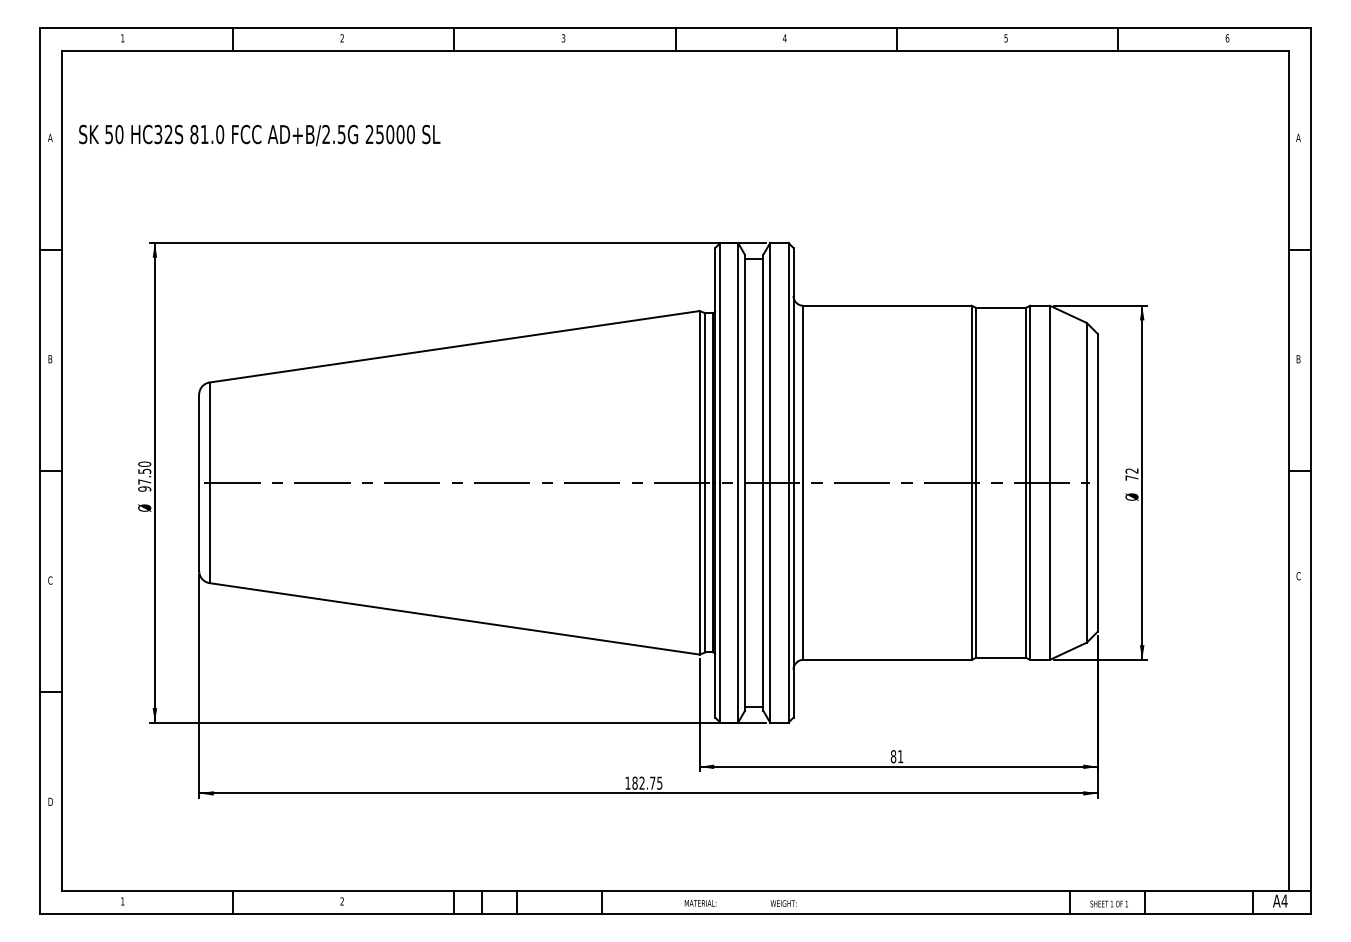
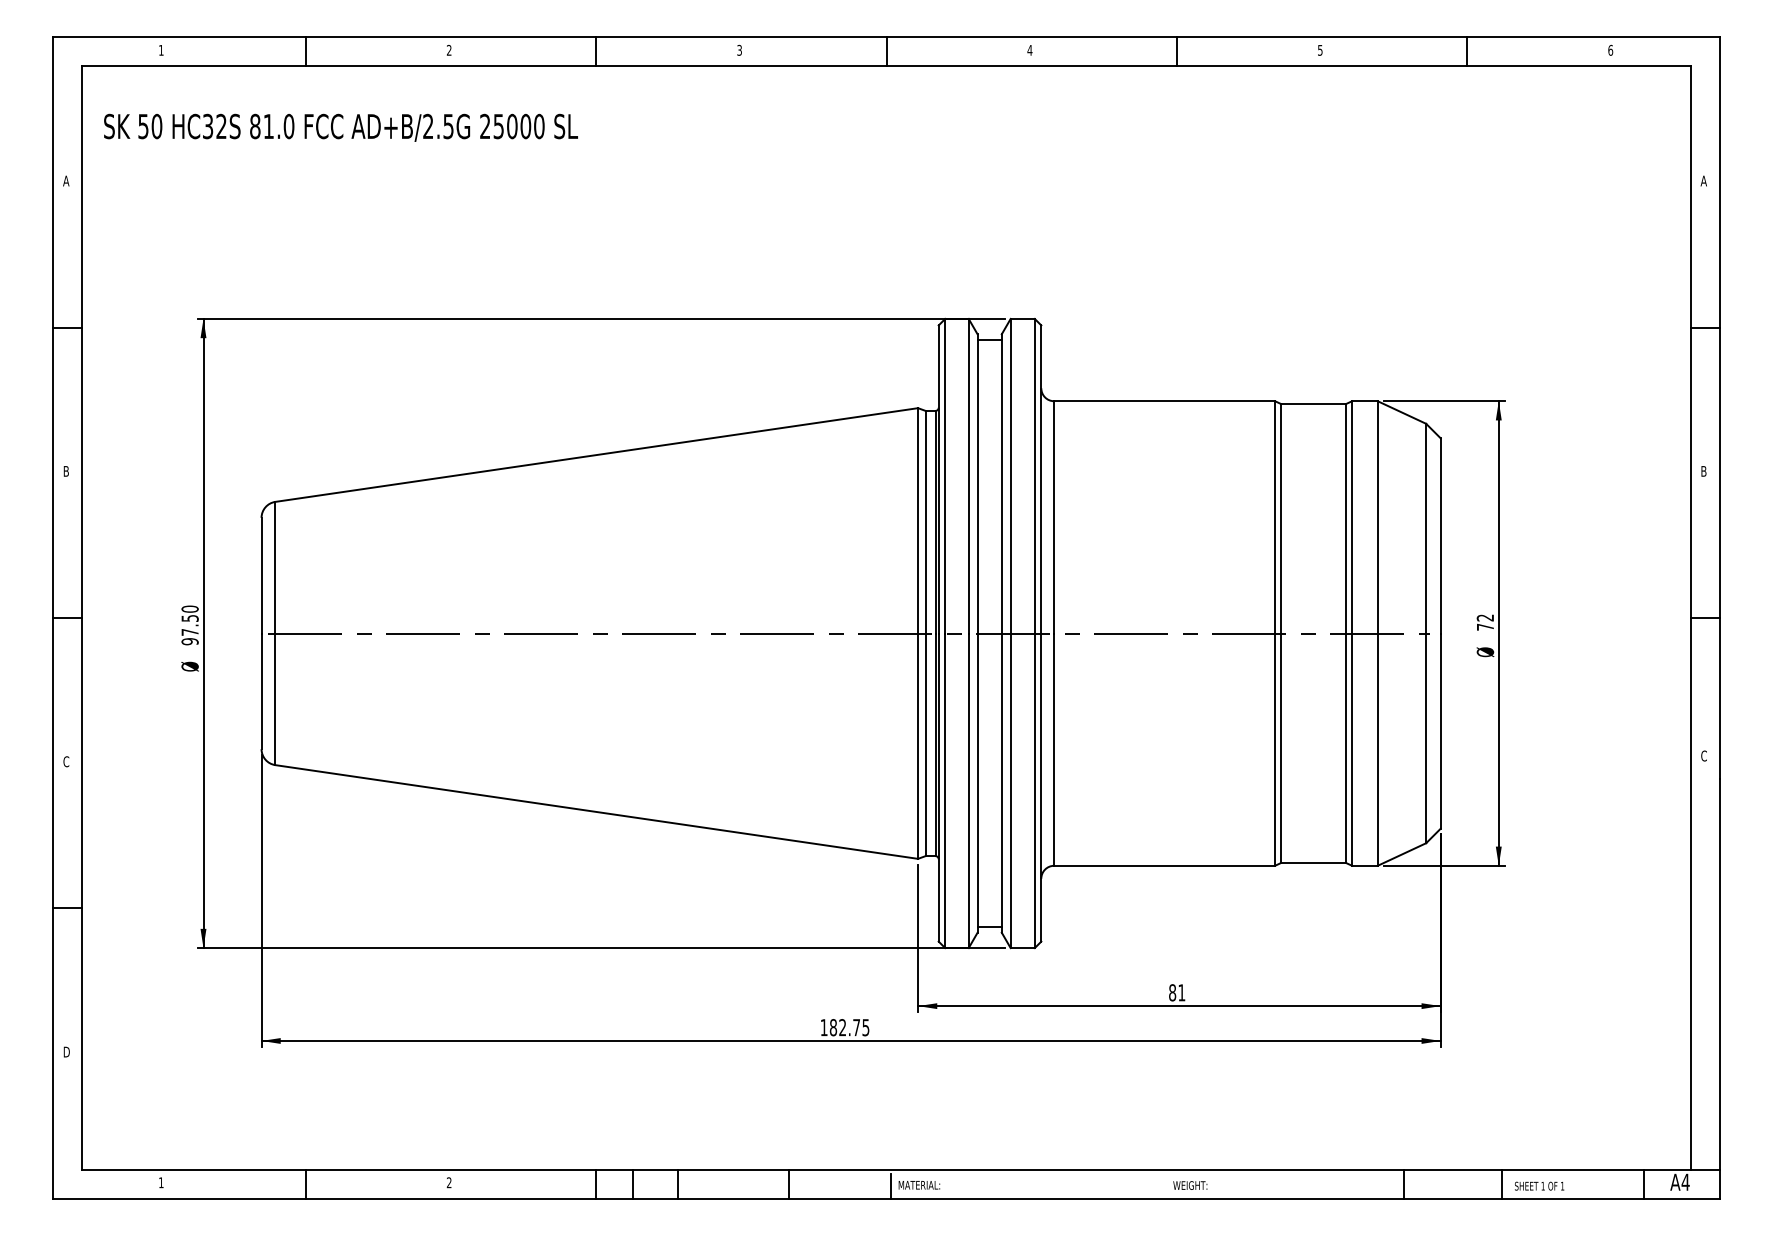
text: (259, 135) -> (340, 127), moved
text: (783, 903) -> (1190, 1185), moved
text: (1109, 903) -> (1539, 1185), moved
line: (678, 904) -> (890, 1186), added

